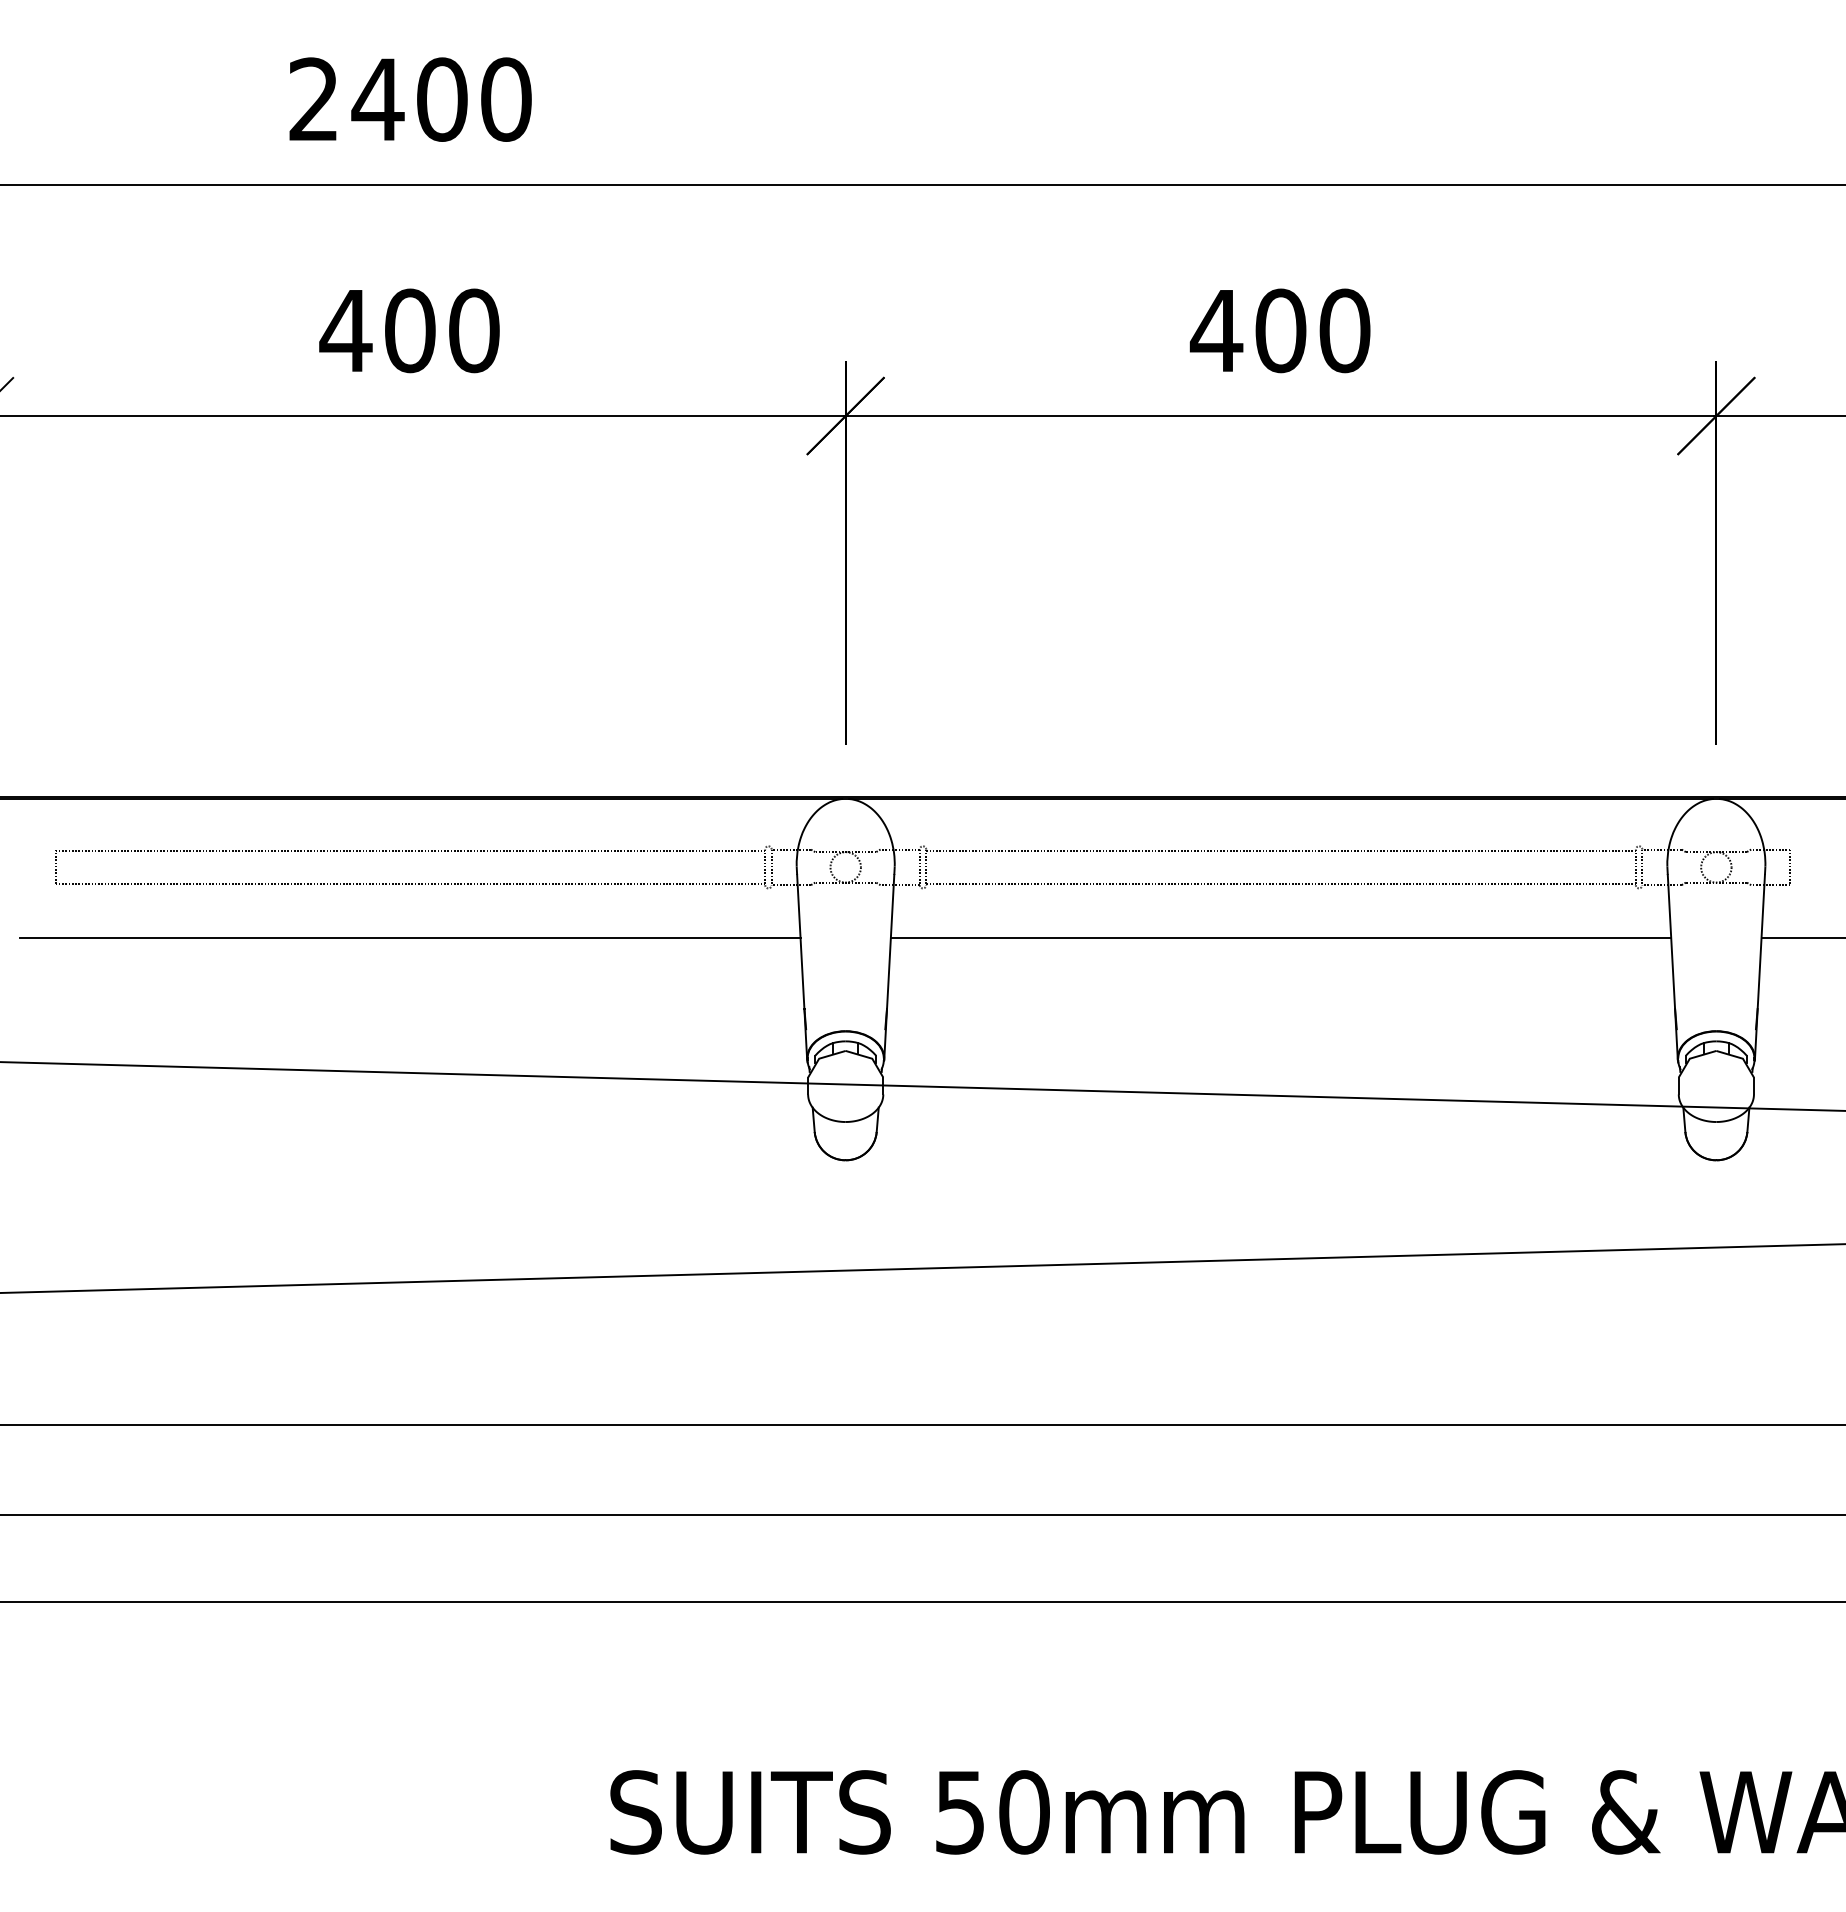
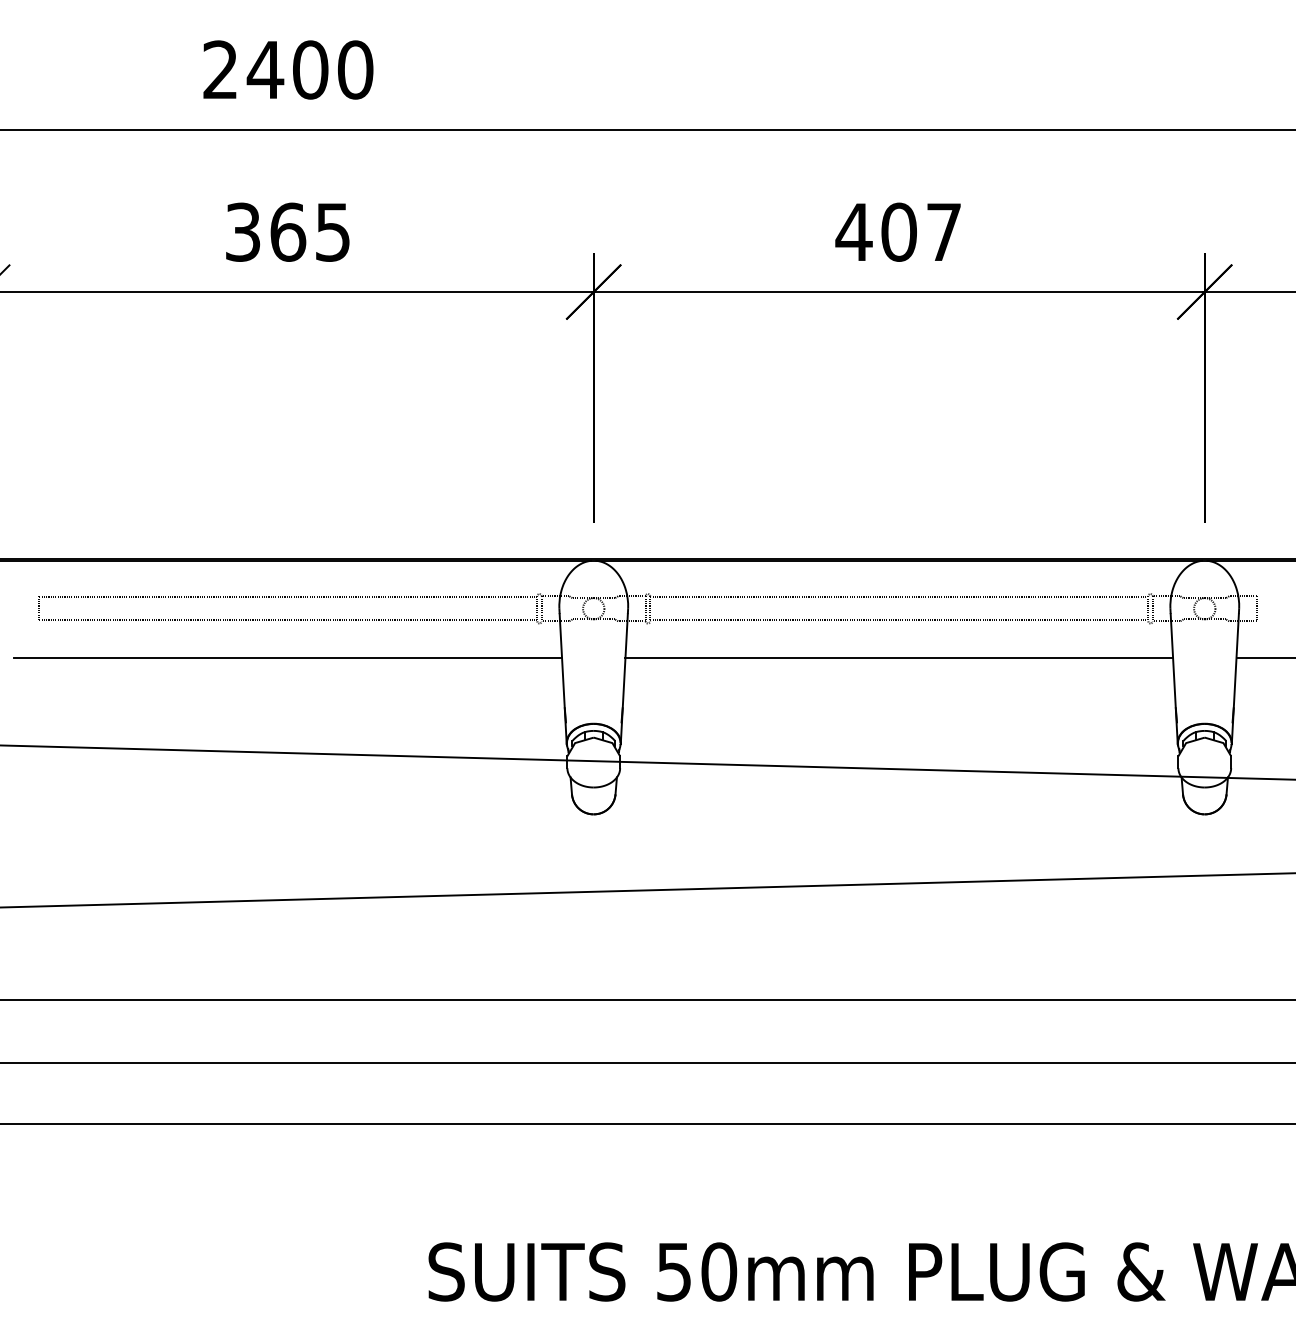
text: (409, 330) -> (287, 232), 400 -> 365
text: (1344, 330) -> (943, 232), 400 -> 407

